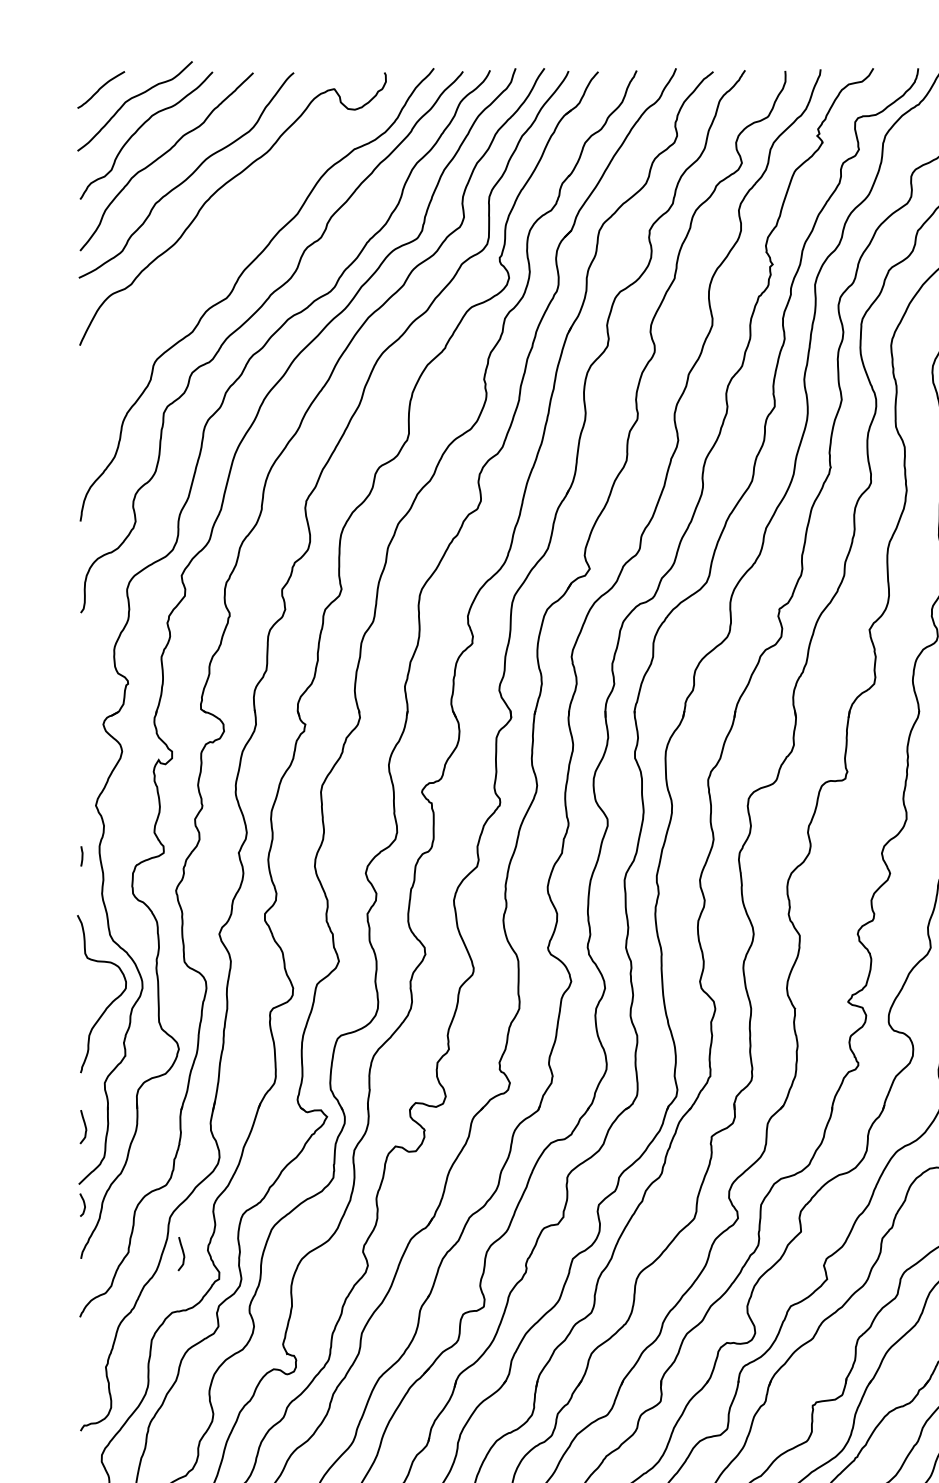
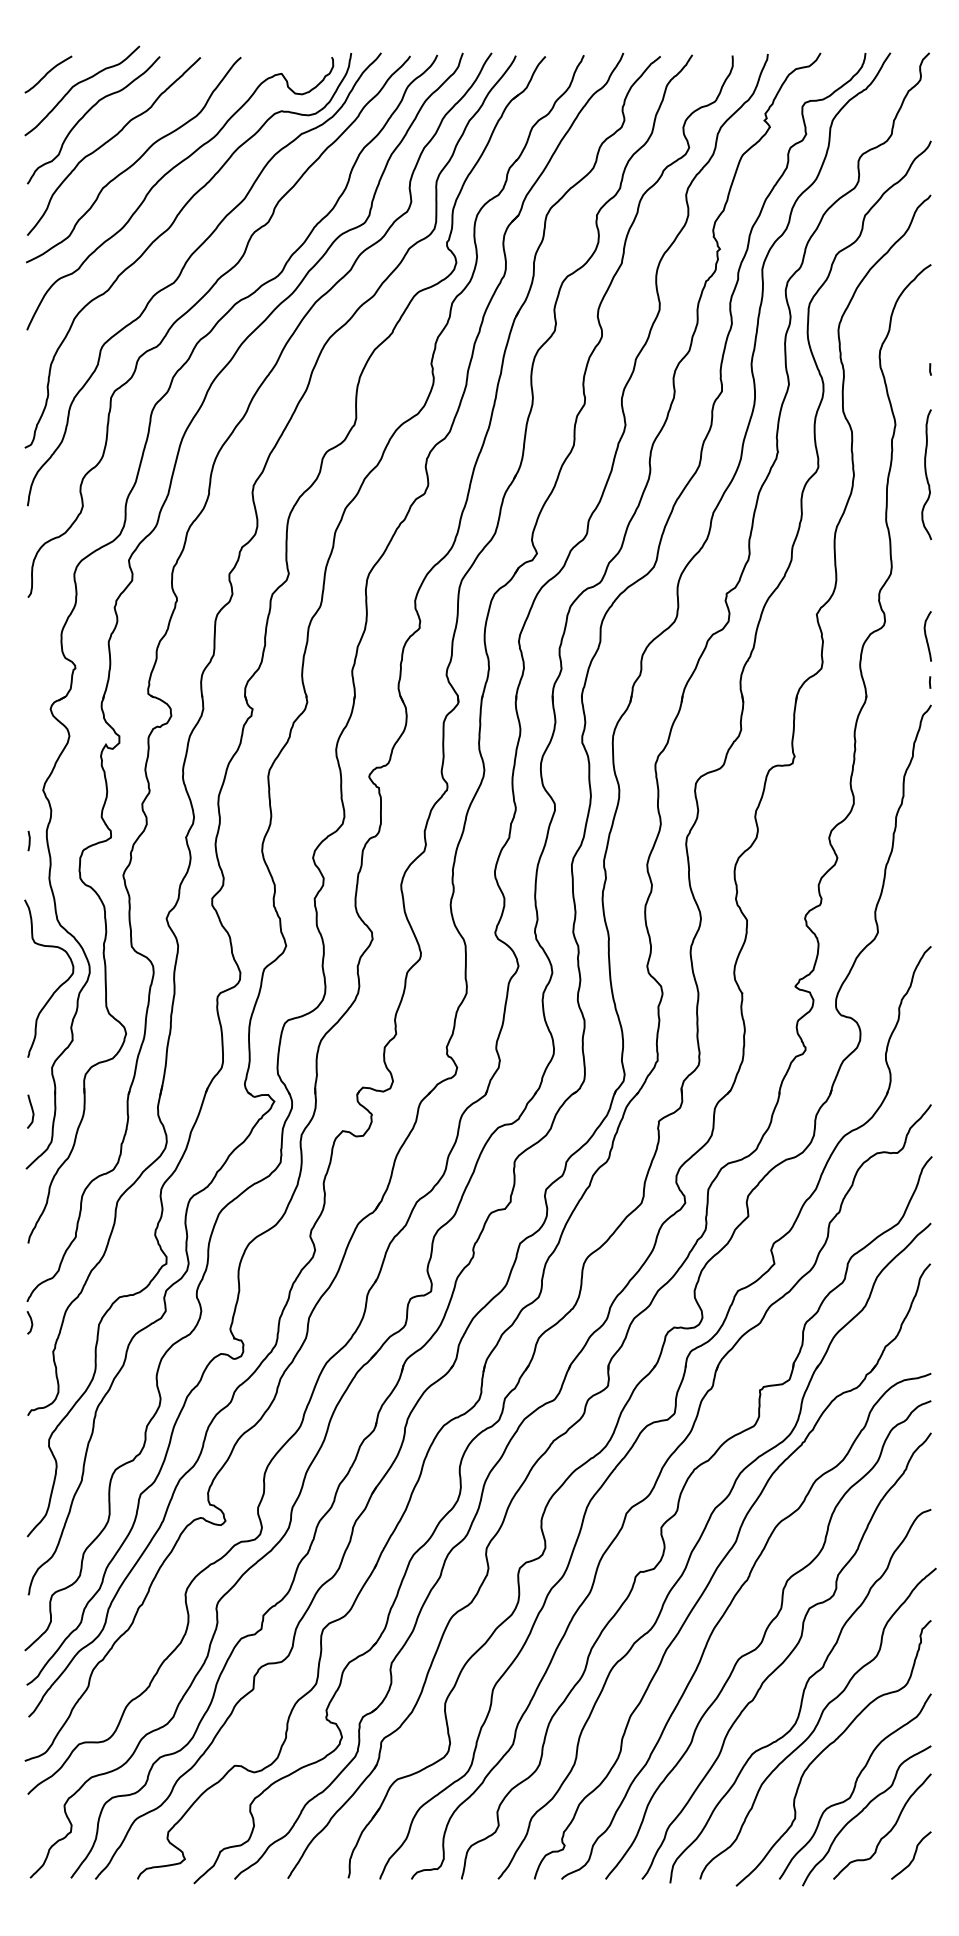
curve: (221, 245) -> (168, 230), added
curve: (83, 1203) -> (30, 1321), moved
curve: (182, 1252) -> (129, 1237), removed

